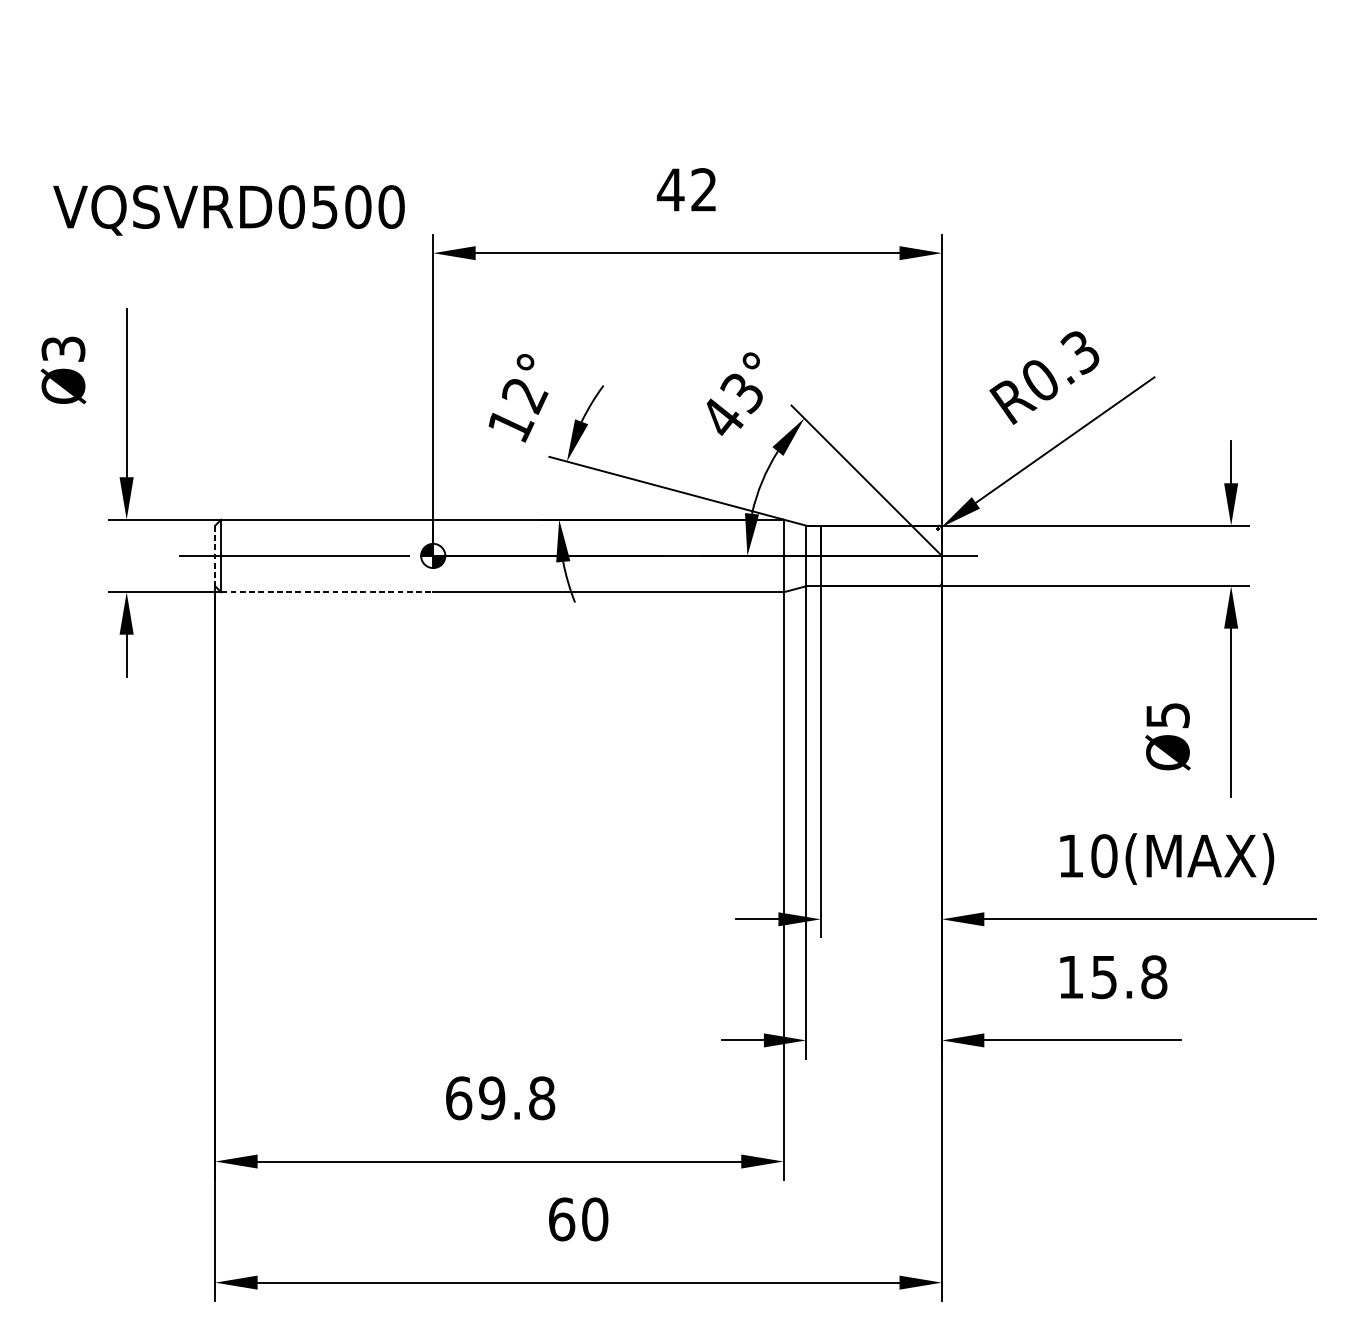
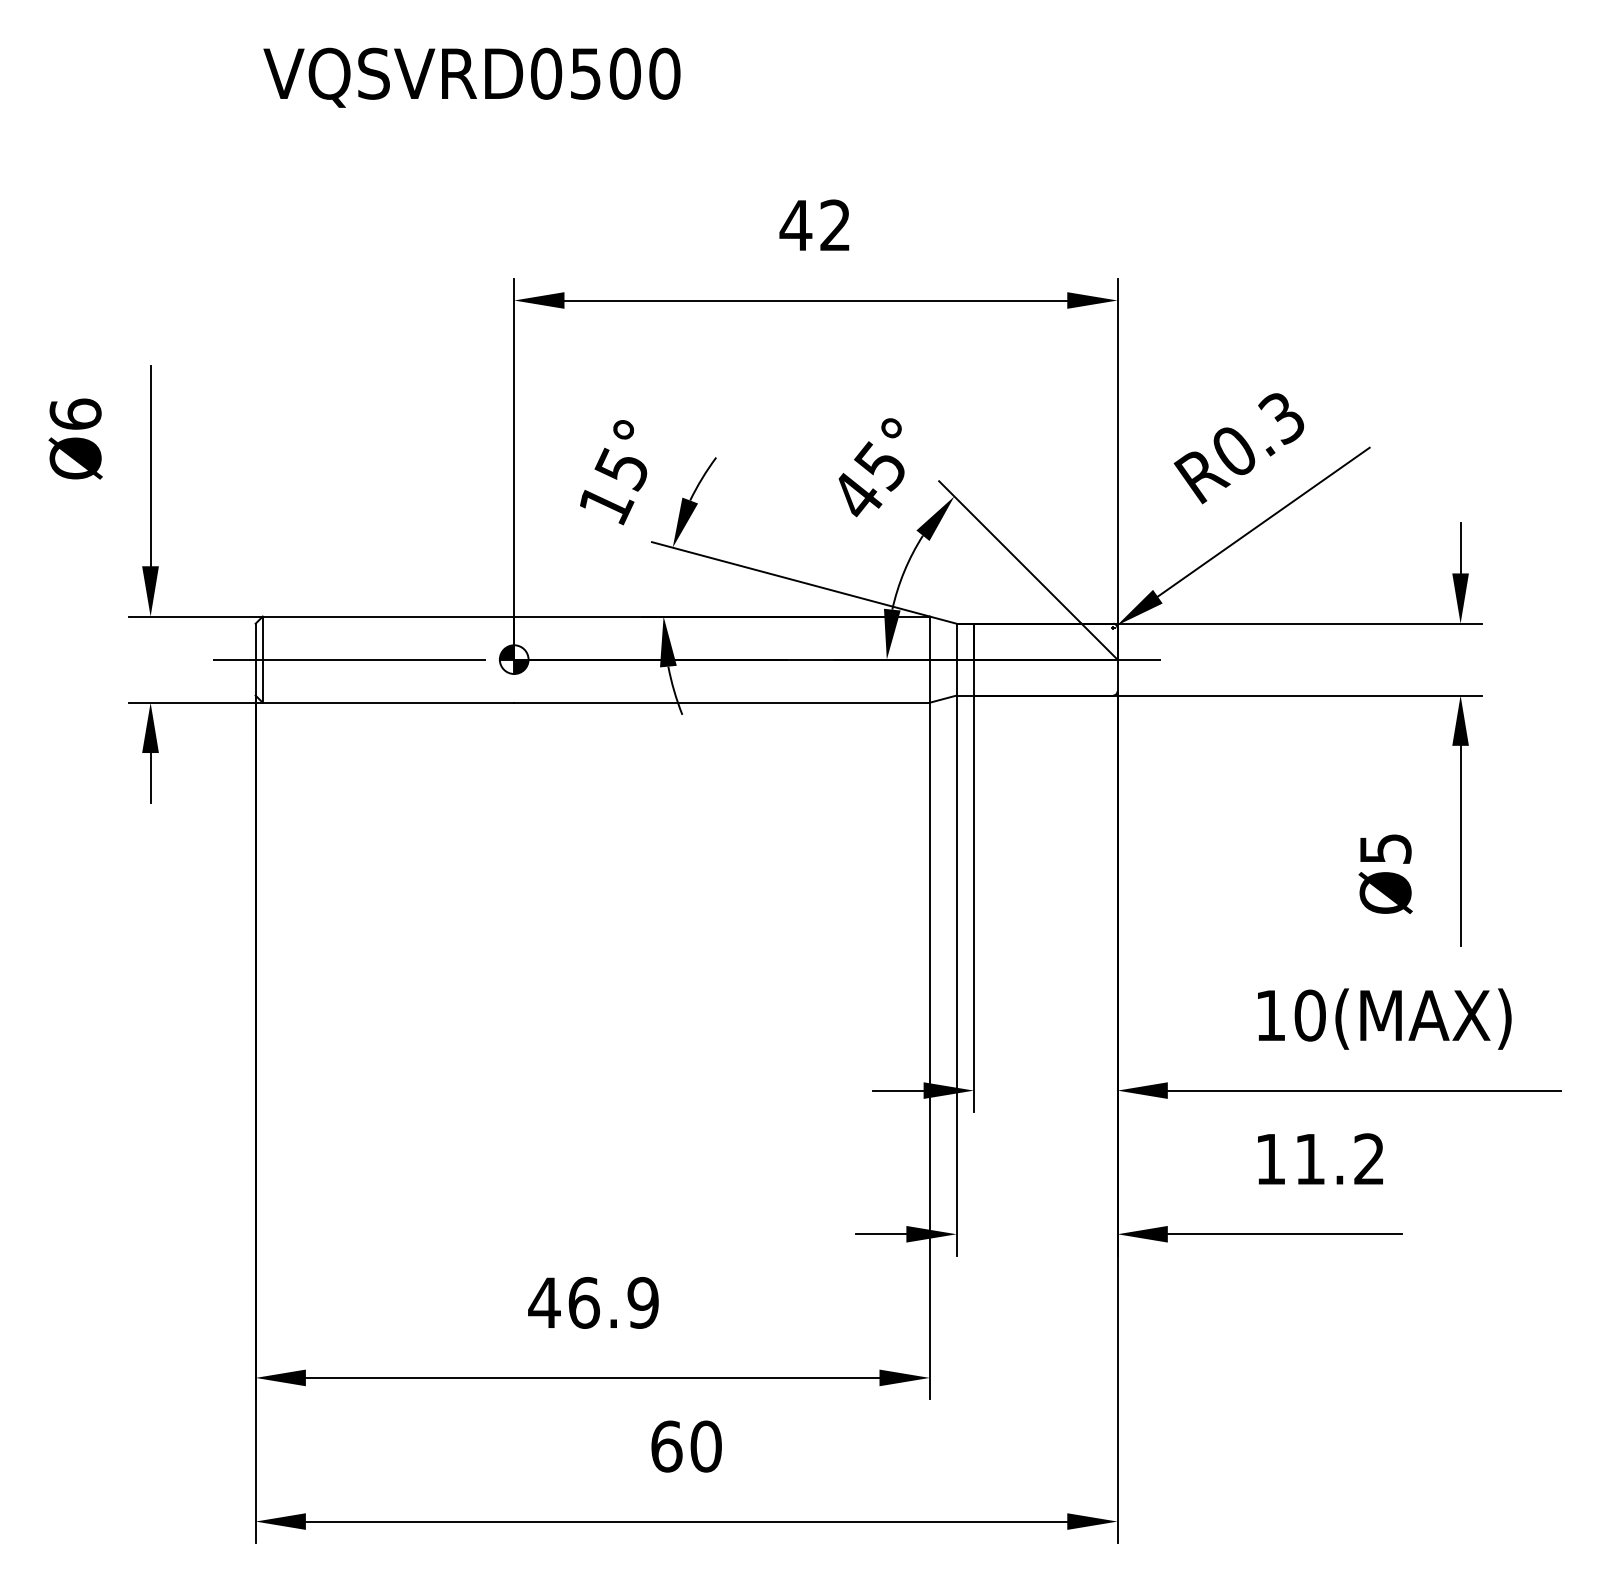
text: (228, 210) -> (471, 77), moved
text: (63, 348) -> (75, 413), Ø3 -> Ø6
text: (741, 393) -> (879, 466), 43° -> 45°
text: (524, 395) -> (622, 469), 12° -> 15°
line: (215, 555) -> (255, 659), dashed -> solid
line: (327, 592) -> (388, 702), dashed -> solid
text: (1129, 977) -> (1339, 1159), 15.8 -> 11.2
text: (500, 1097) -> (593, 1302), 69.8 -> 46.9

